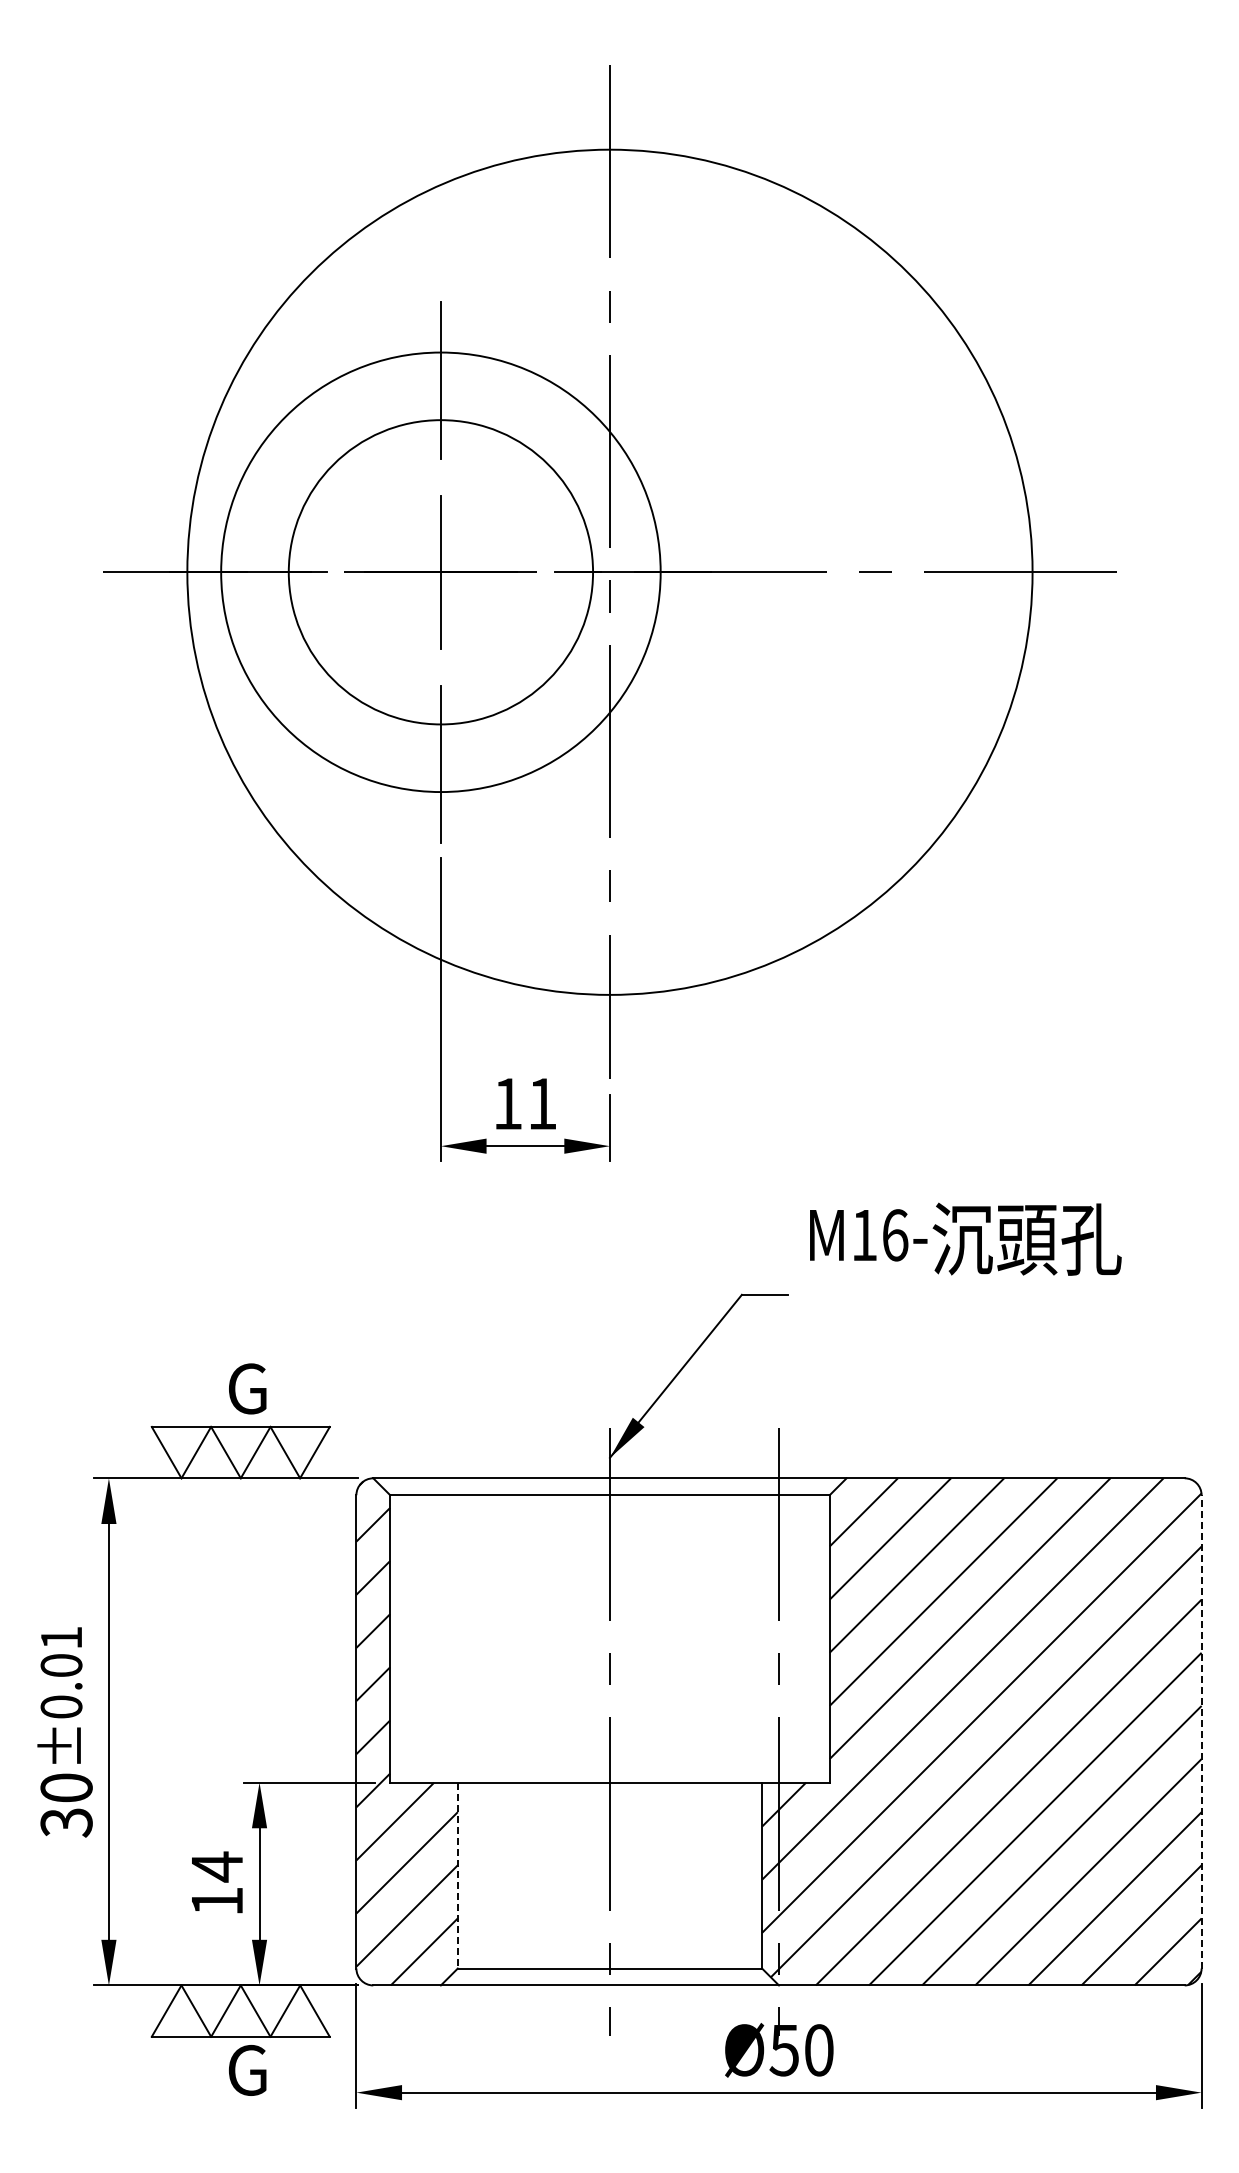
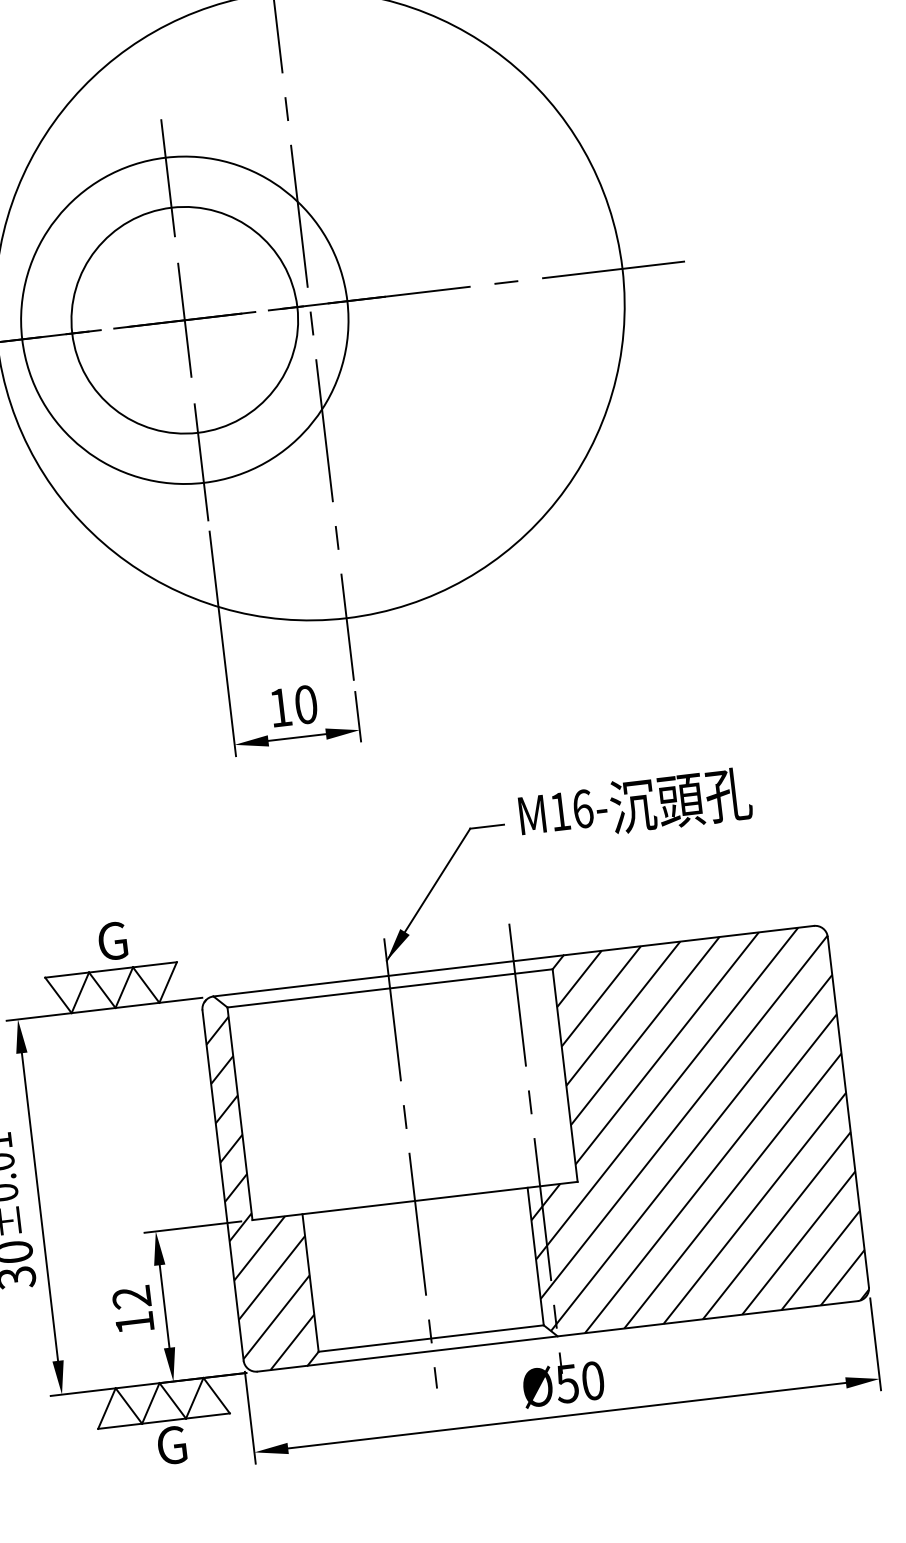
text: (542, 1103) -> (306, 704), 11 -> 10
text: (965, 1238) -> (635, 805), moved
line: (1201, 1731) -> (848, 1111), dashed -> solid
text: (216, 1866) -> (131, 1297), 14 -> 12
line: (457, 1875) -> (310, 1282), dashed -> solid

